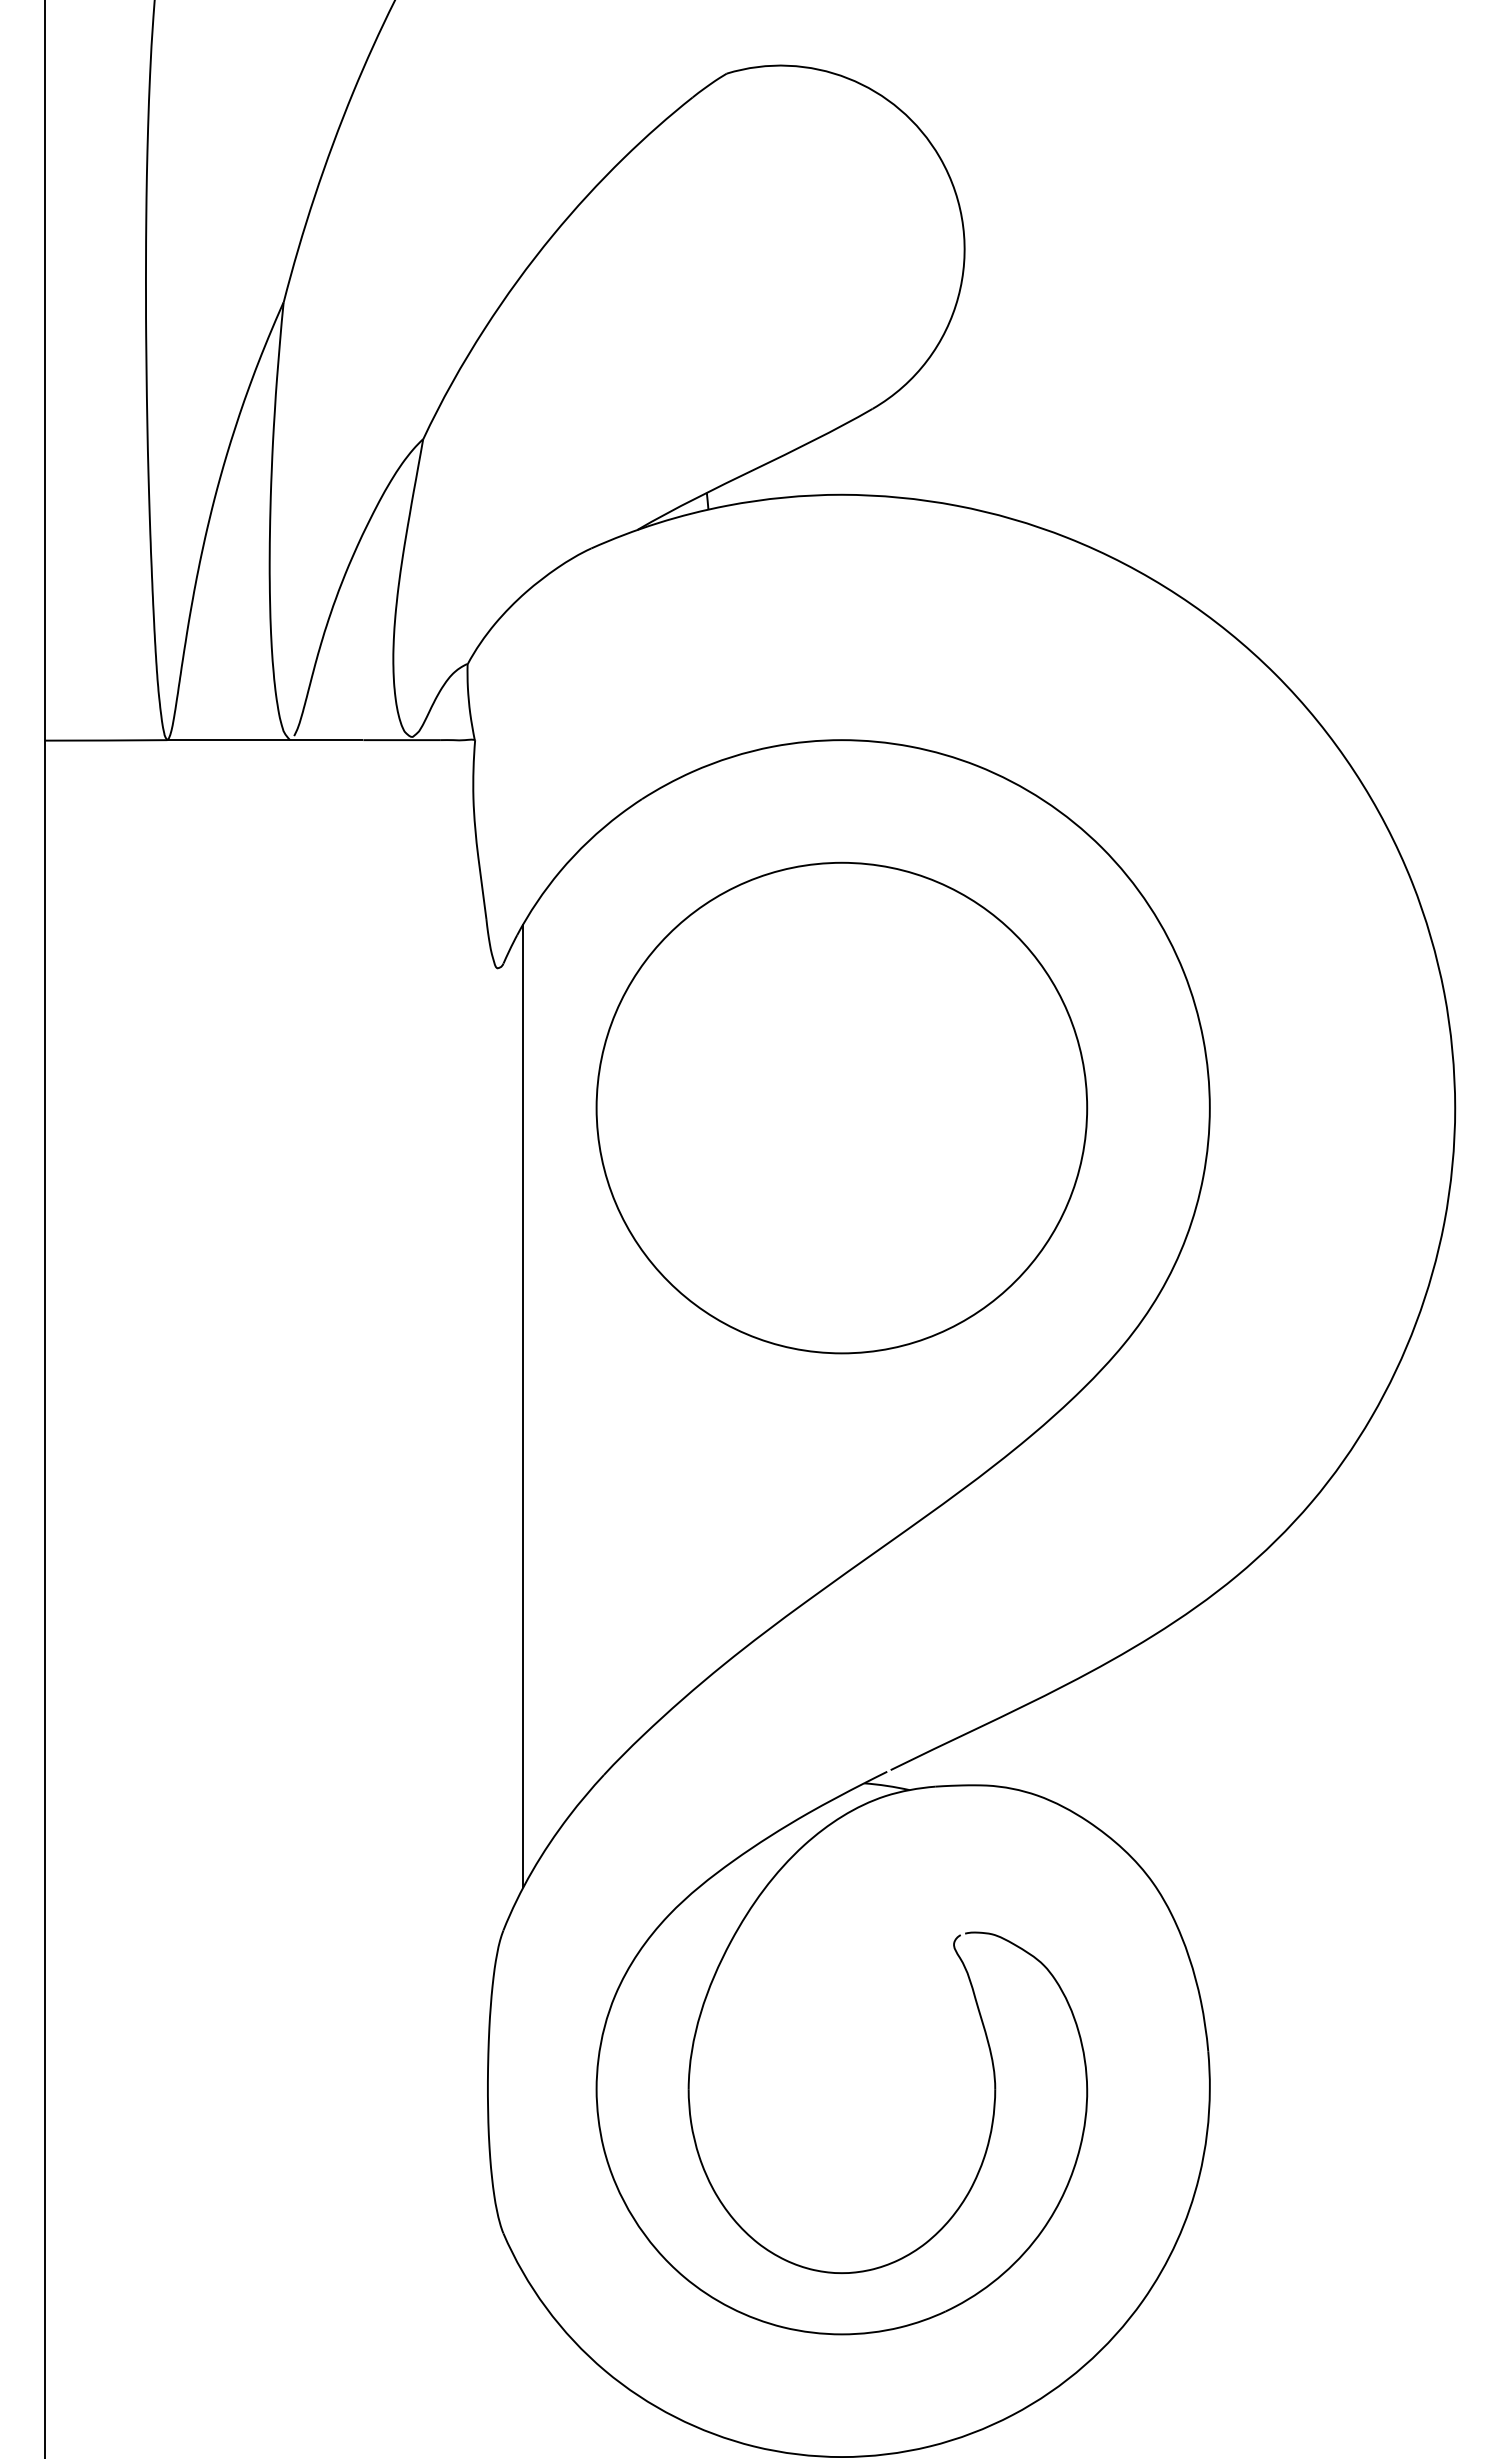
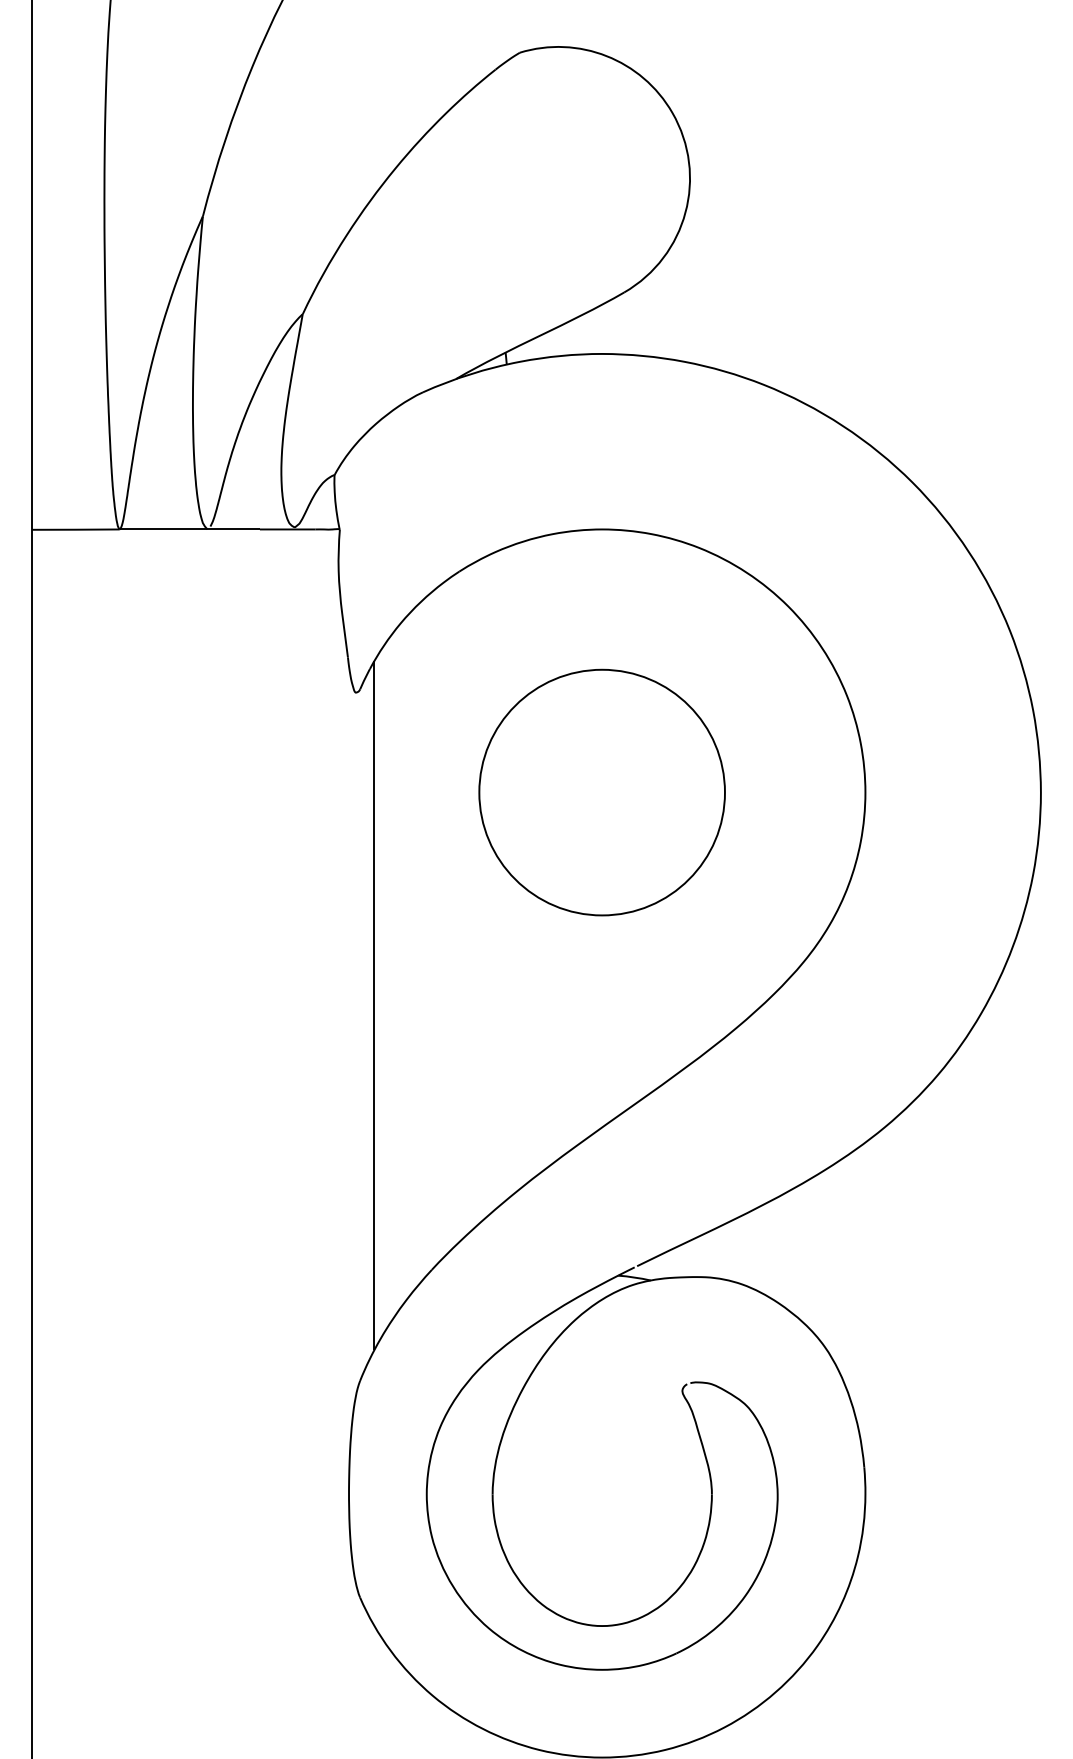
part: (840, 1107) -> (601, 792), size x0.7

